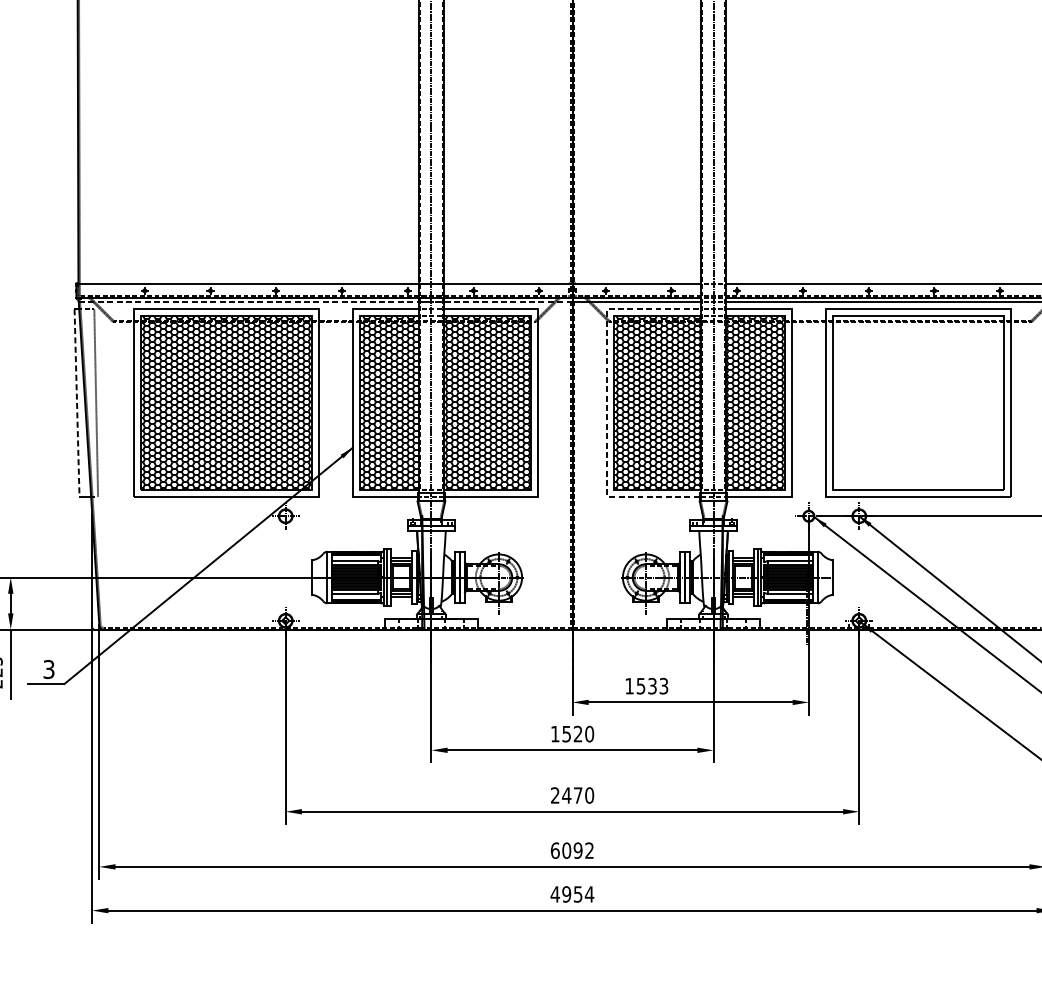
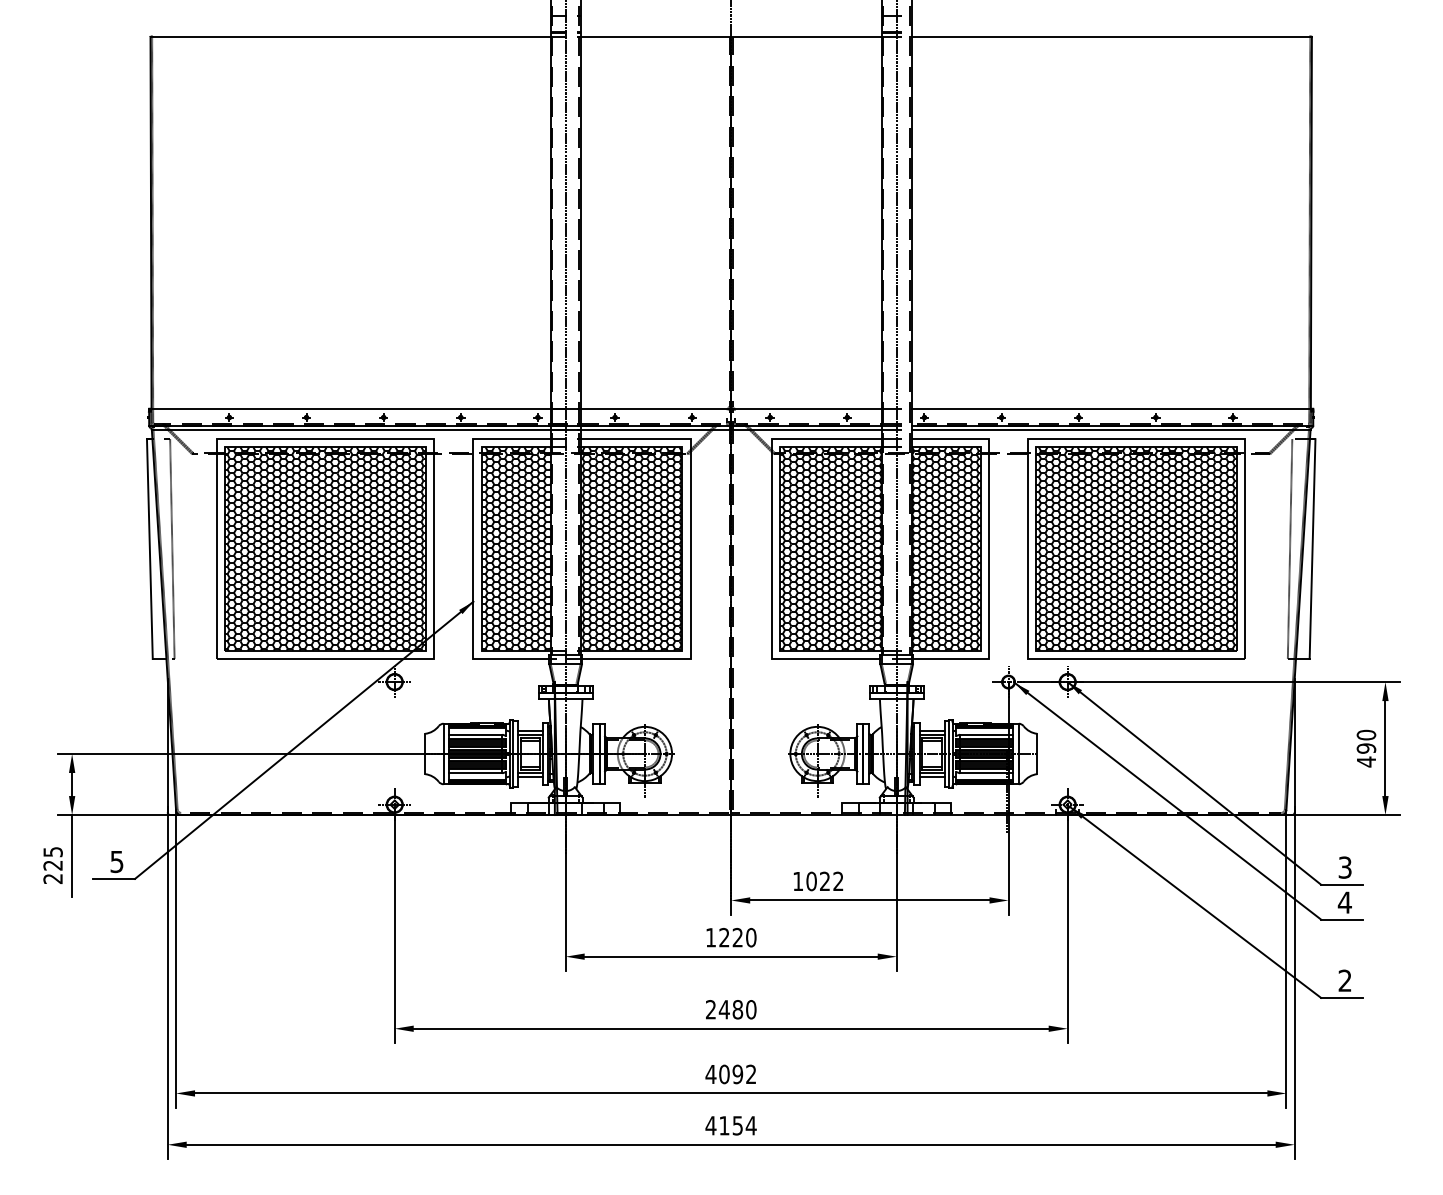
line: (325, 301) -> (441, 430), dashed -> solid
line: (606, 402) -> (771, 548), dashed -> solid
hatch: (917, 402) -> (1136, 548), added
line: (76, 403) -> (149, 549), dashed -> solid
text: (49, 669) -> (117, 861), 3 -> 5
text: (652, 686) -> (824, 881), 1533 -> 1022
text: (566, 733) -> (724, 937), 1520 -> 1220
text: (577, 795) -> (737, 1009), 2470 -> 2480
text: (554, 850) -> (710, 1074), 6092 -> 4092
text: (566, 894) -> (724, 1125), 4954 -> 4154

